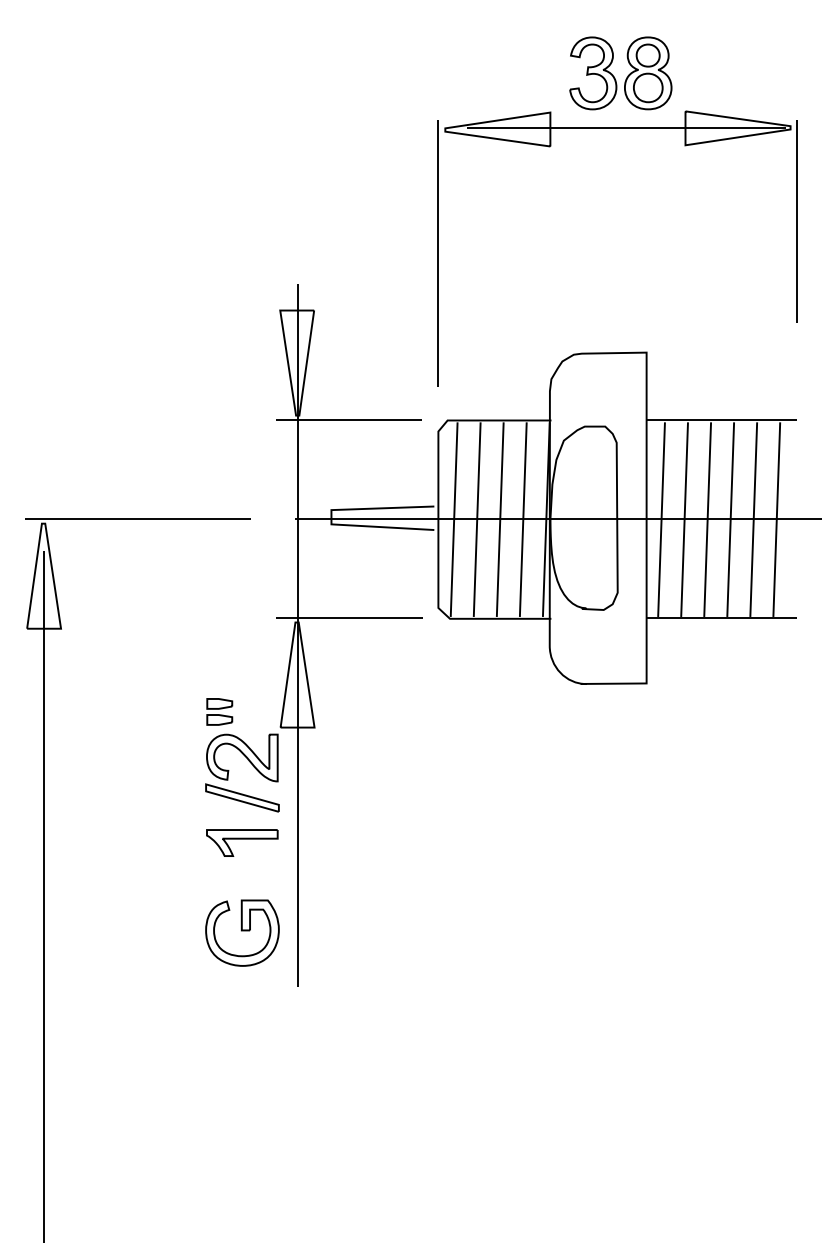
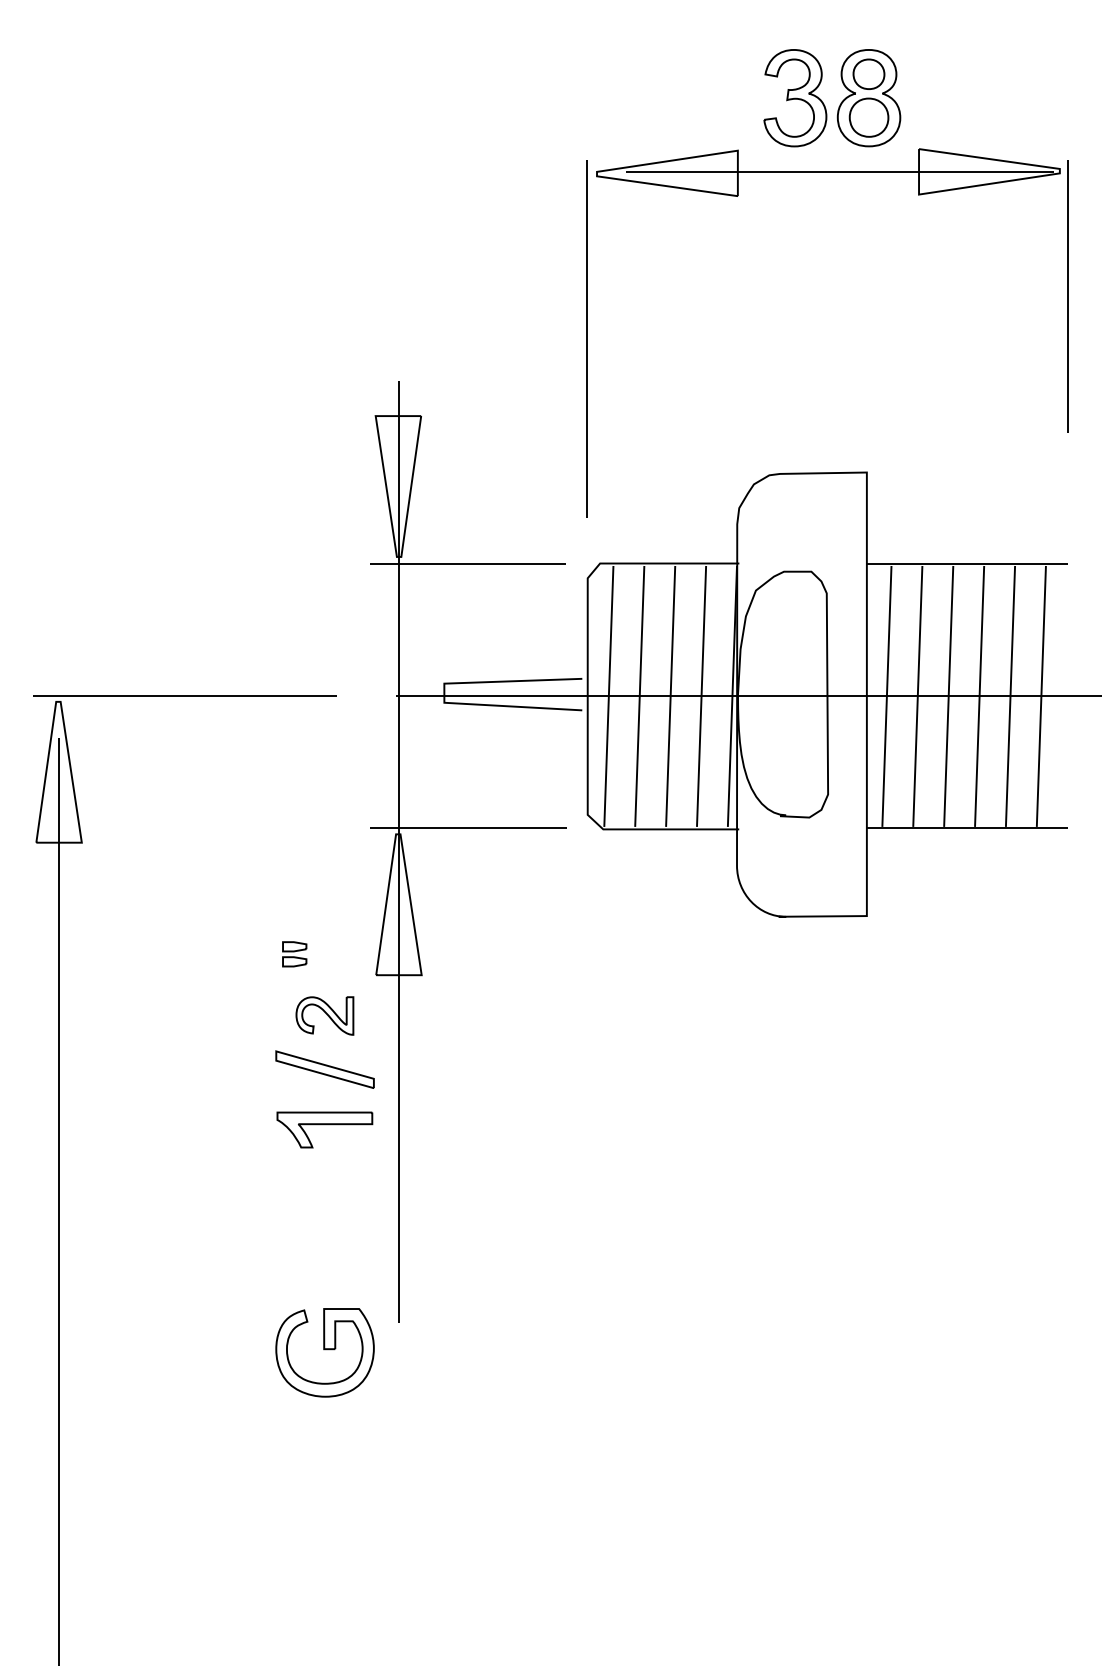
part: (219, 712) -> (294, 954), size x0.7
part: (242, 757) -> (324, 1015), size x0.6
part: (242, 932) -> (324, 1352), moved

